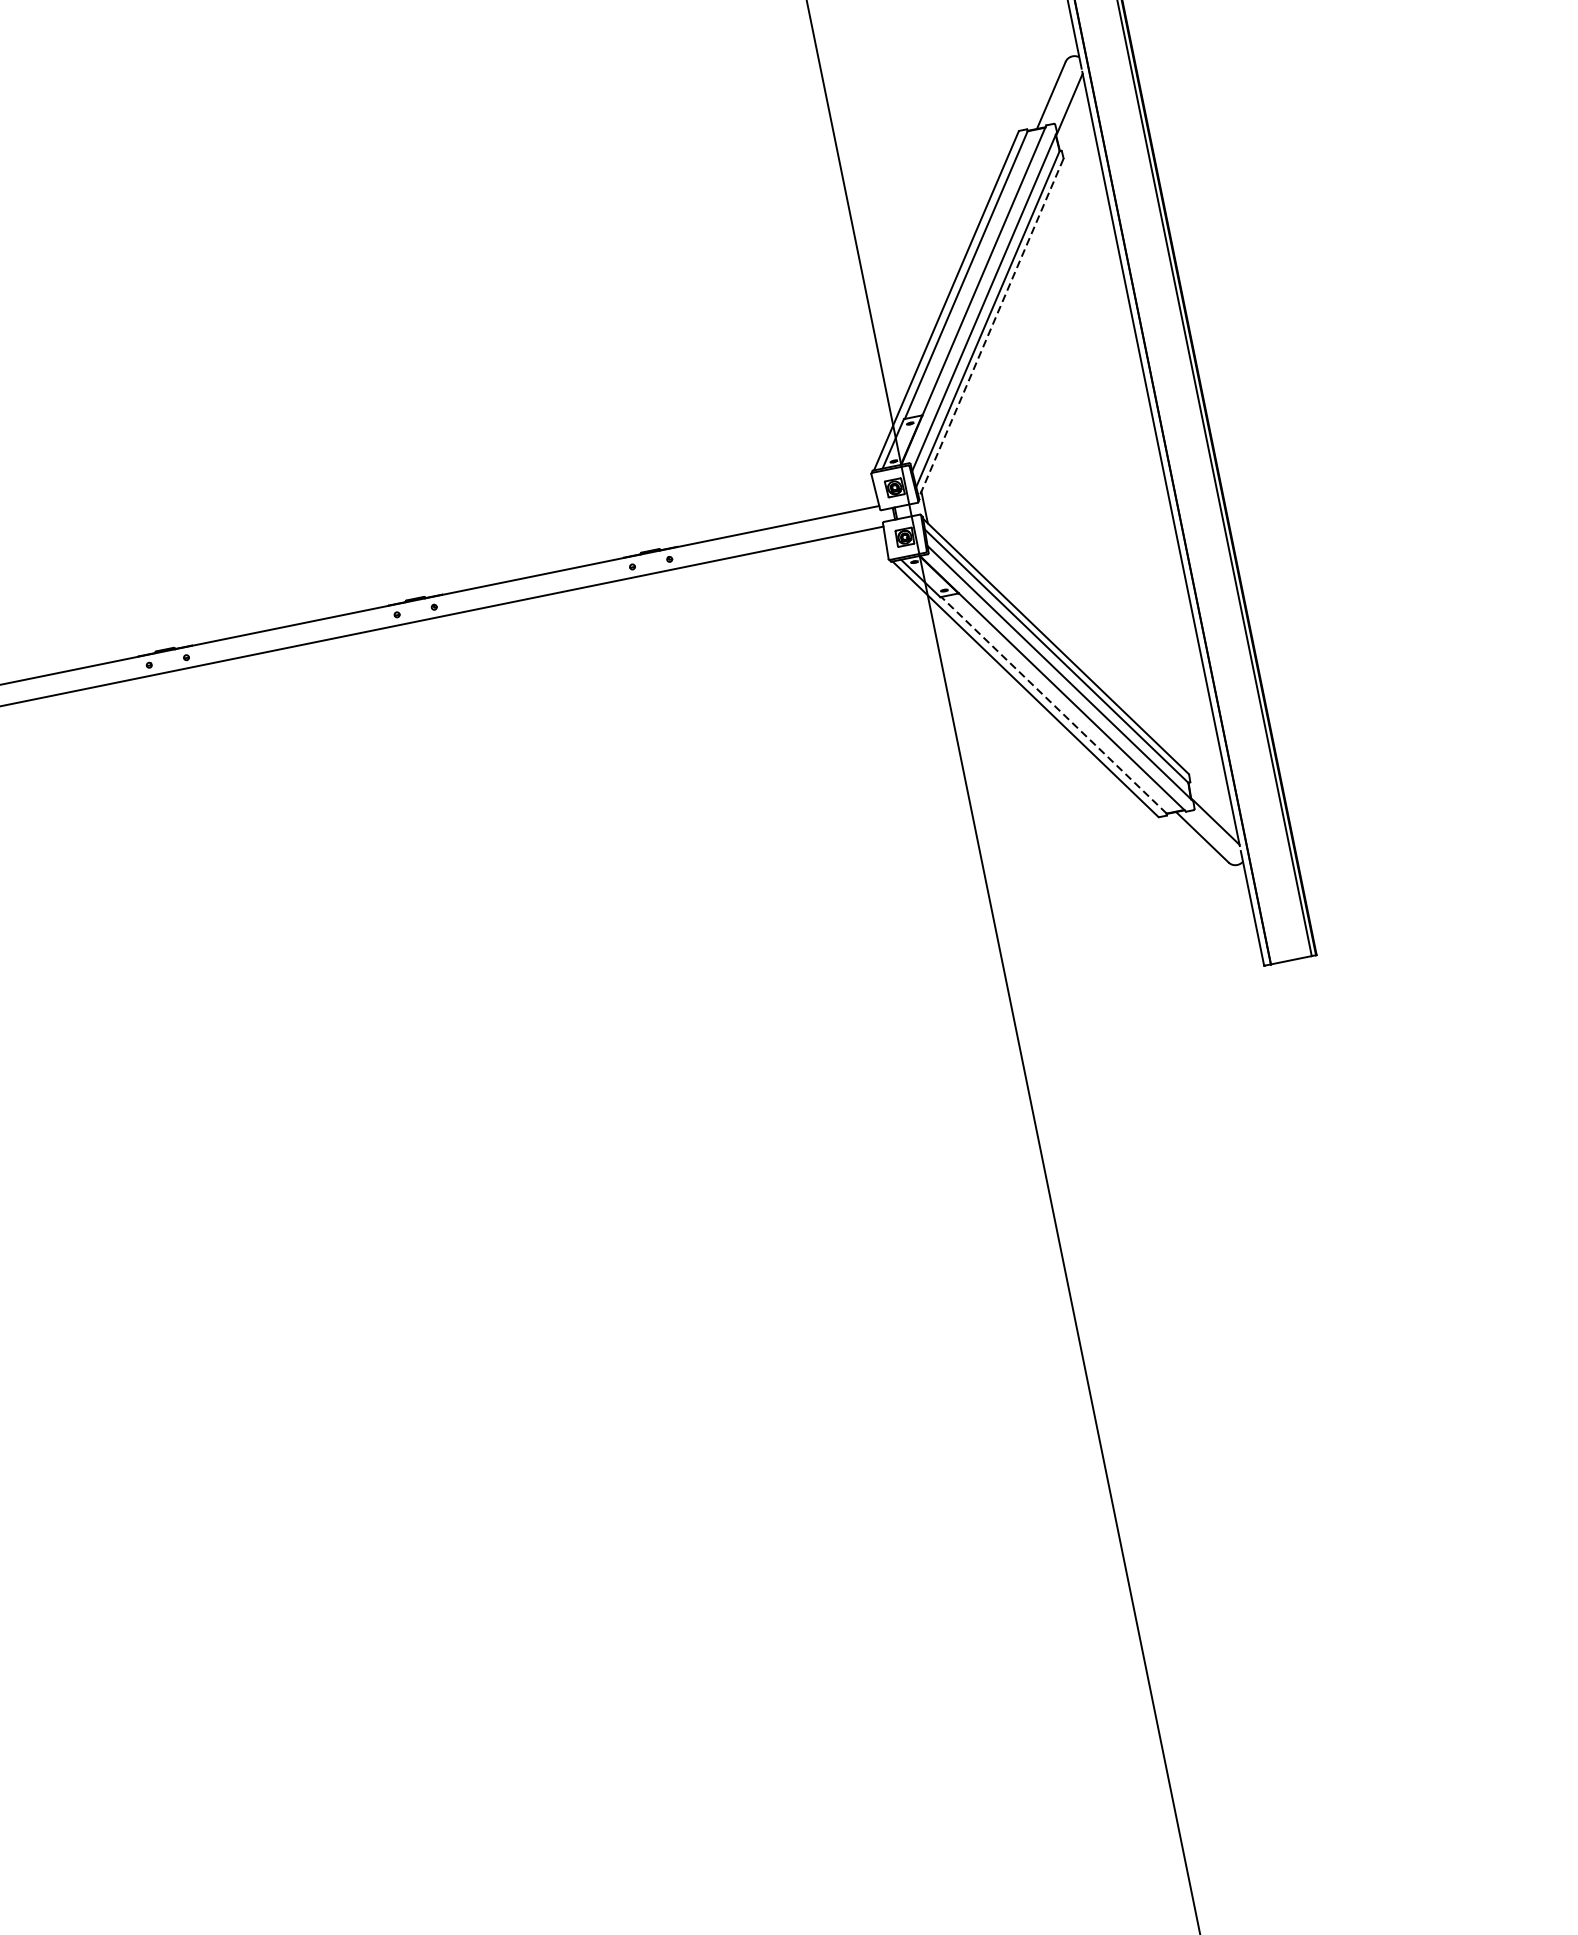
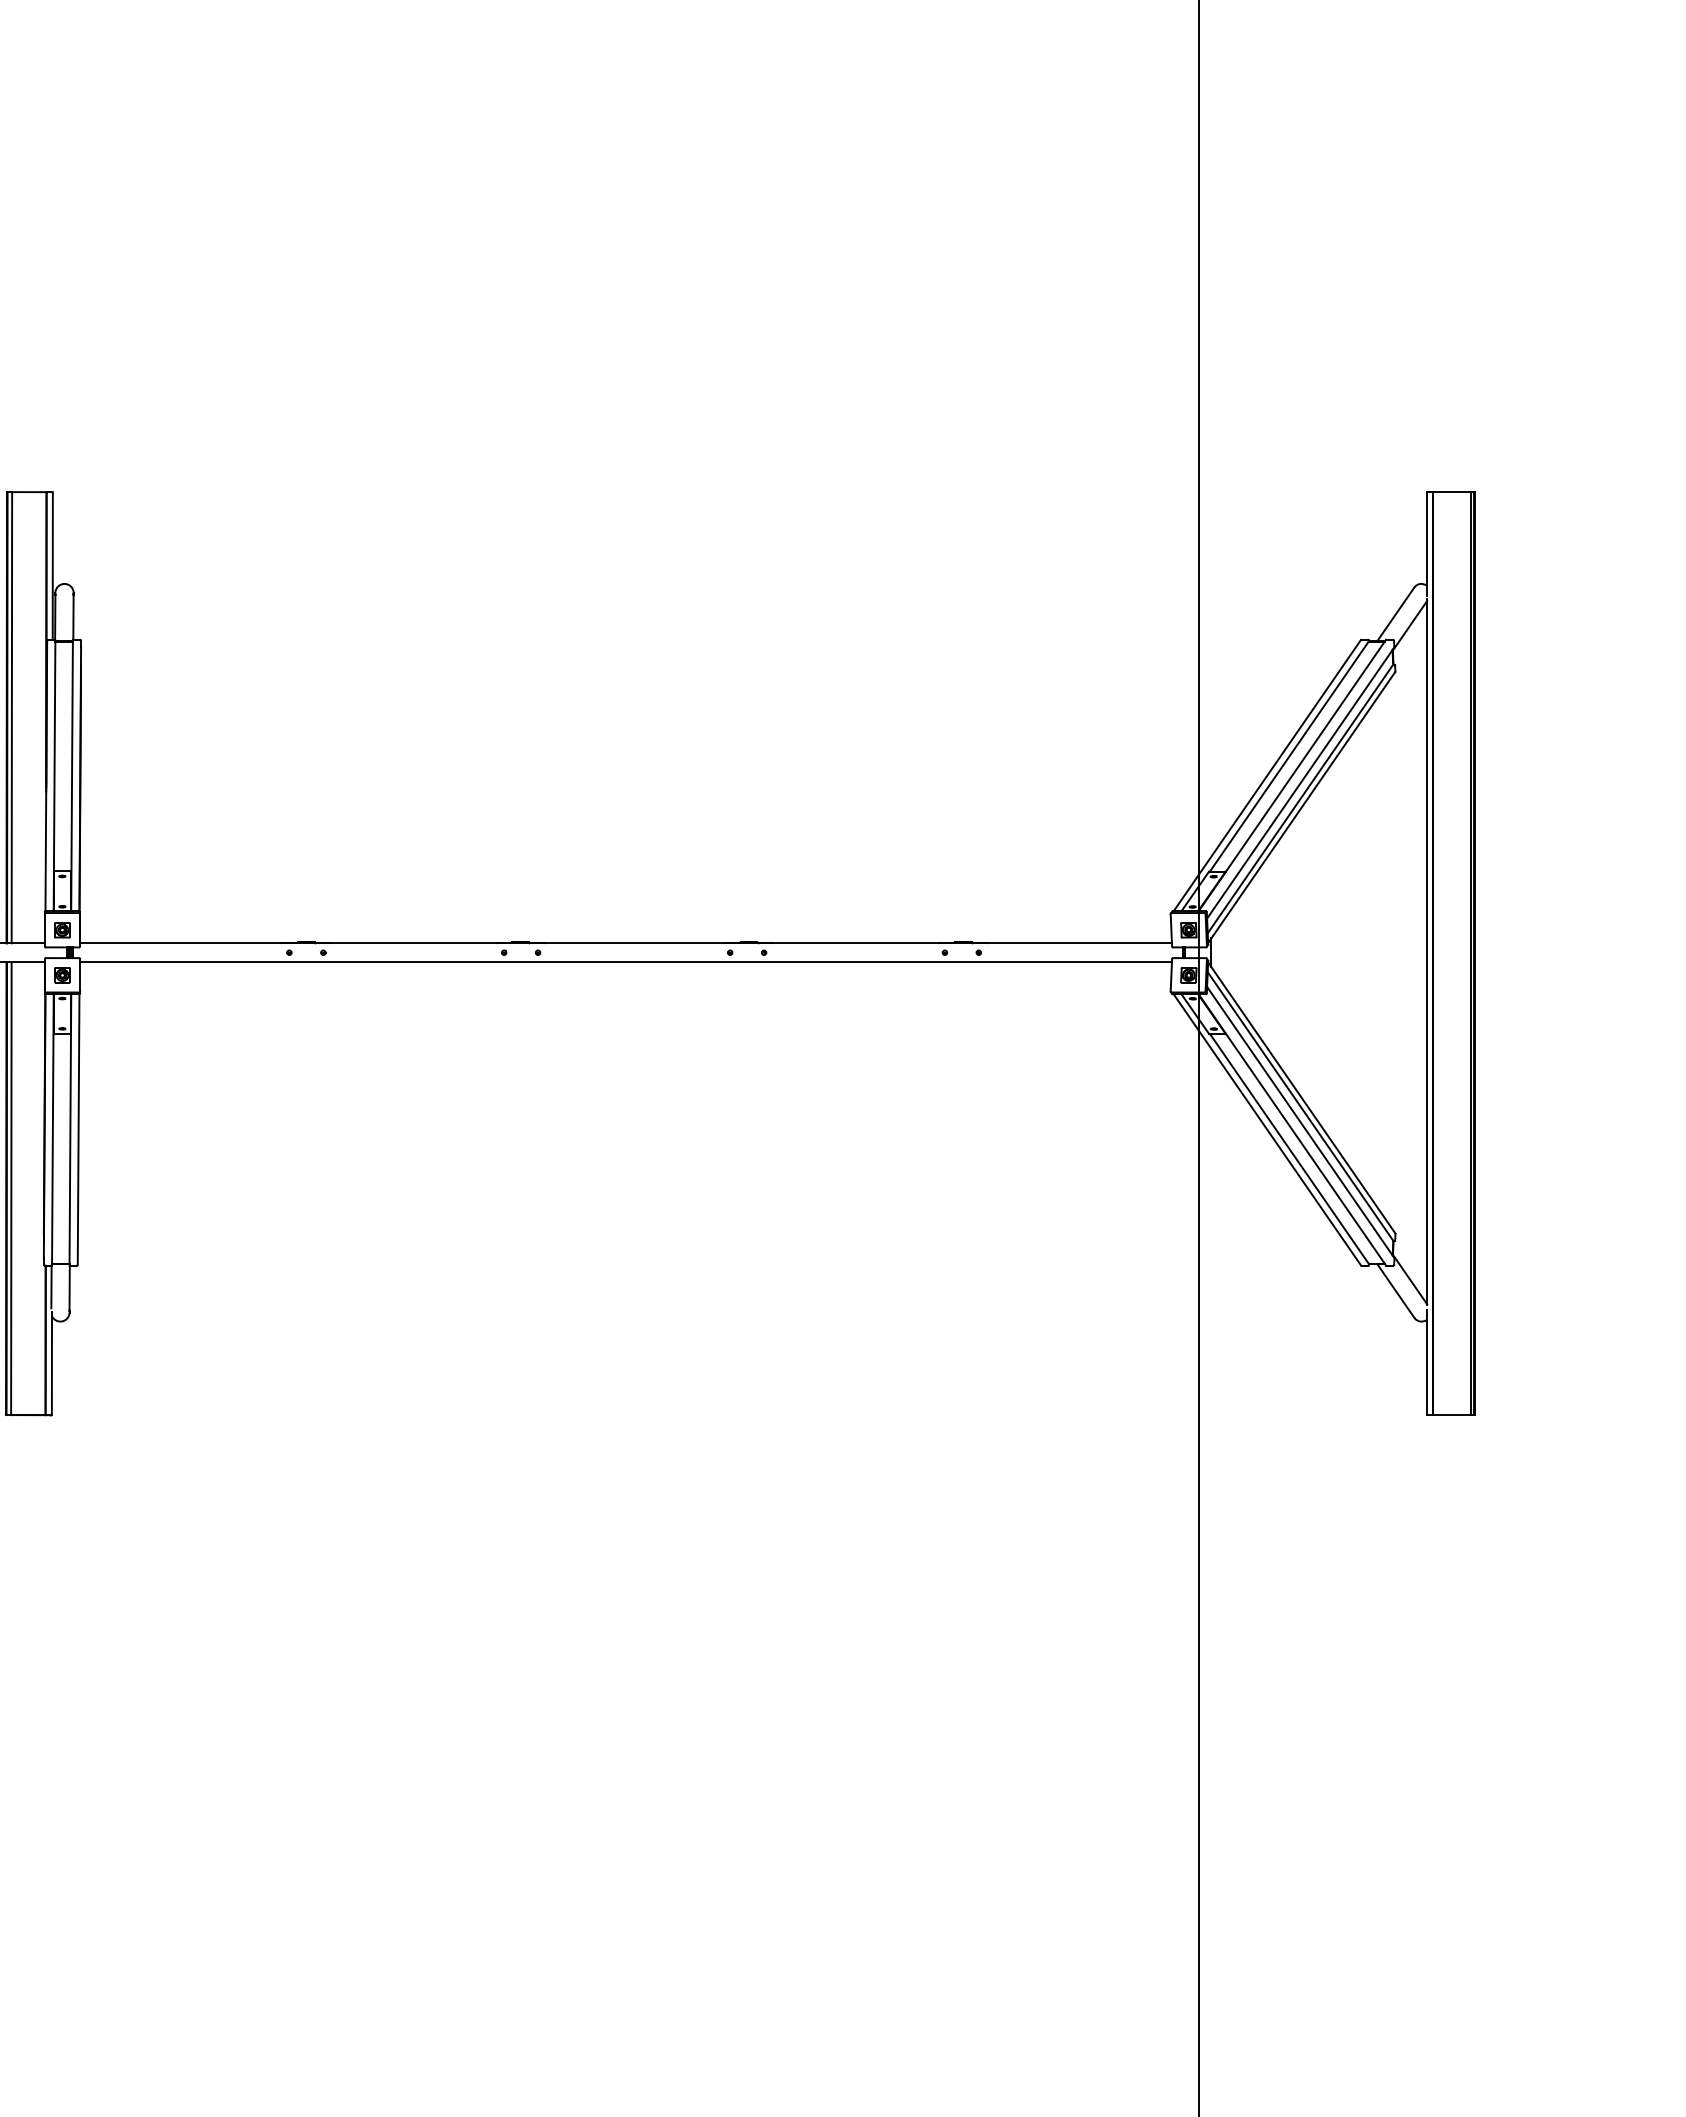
line: (990, 328) -> (1301, 807), dashed -> solid
line: (1054, 705) -> (1289, 1149), dashed -> solid

